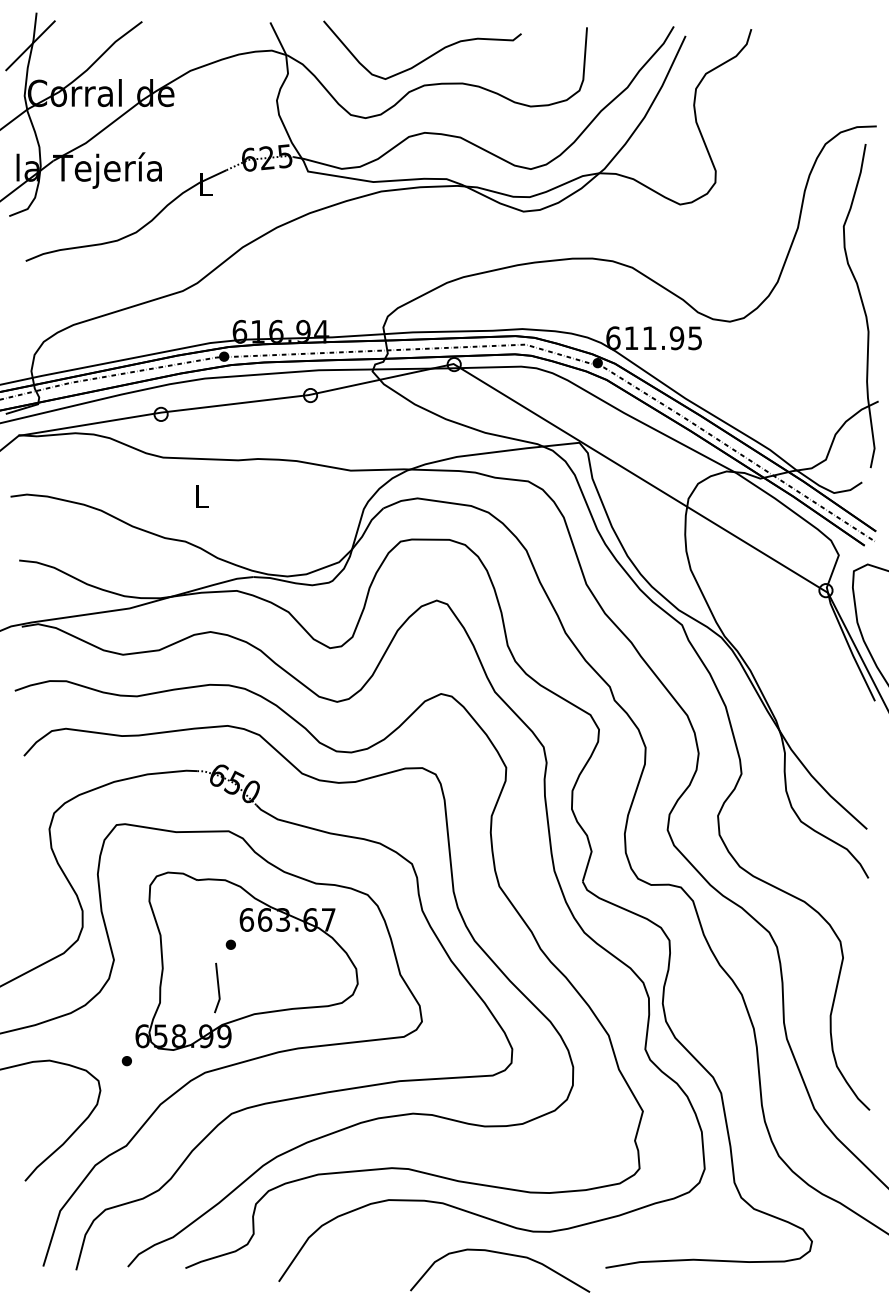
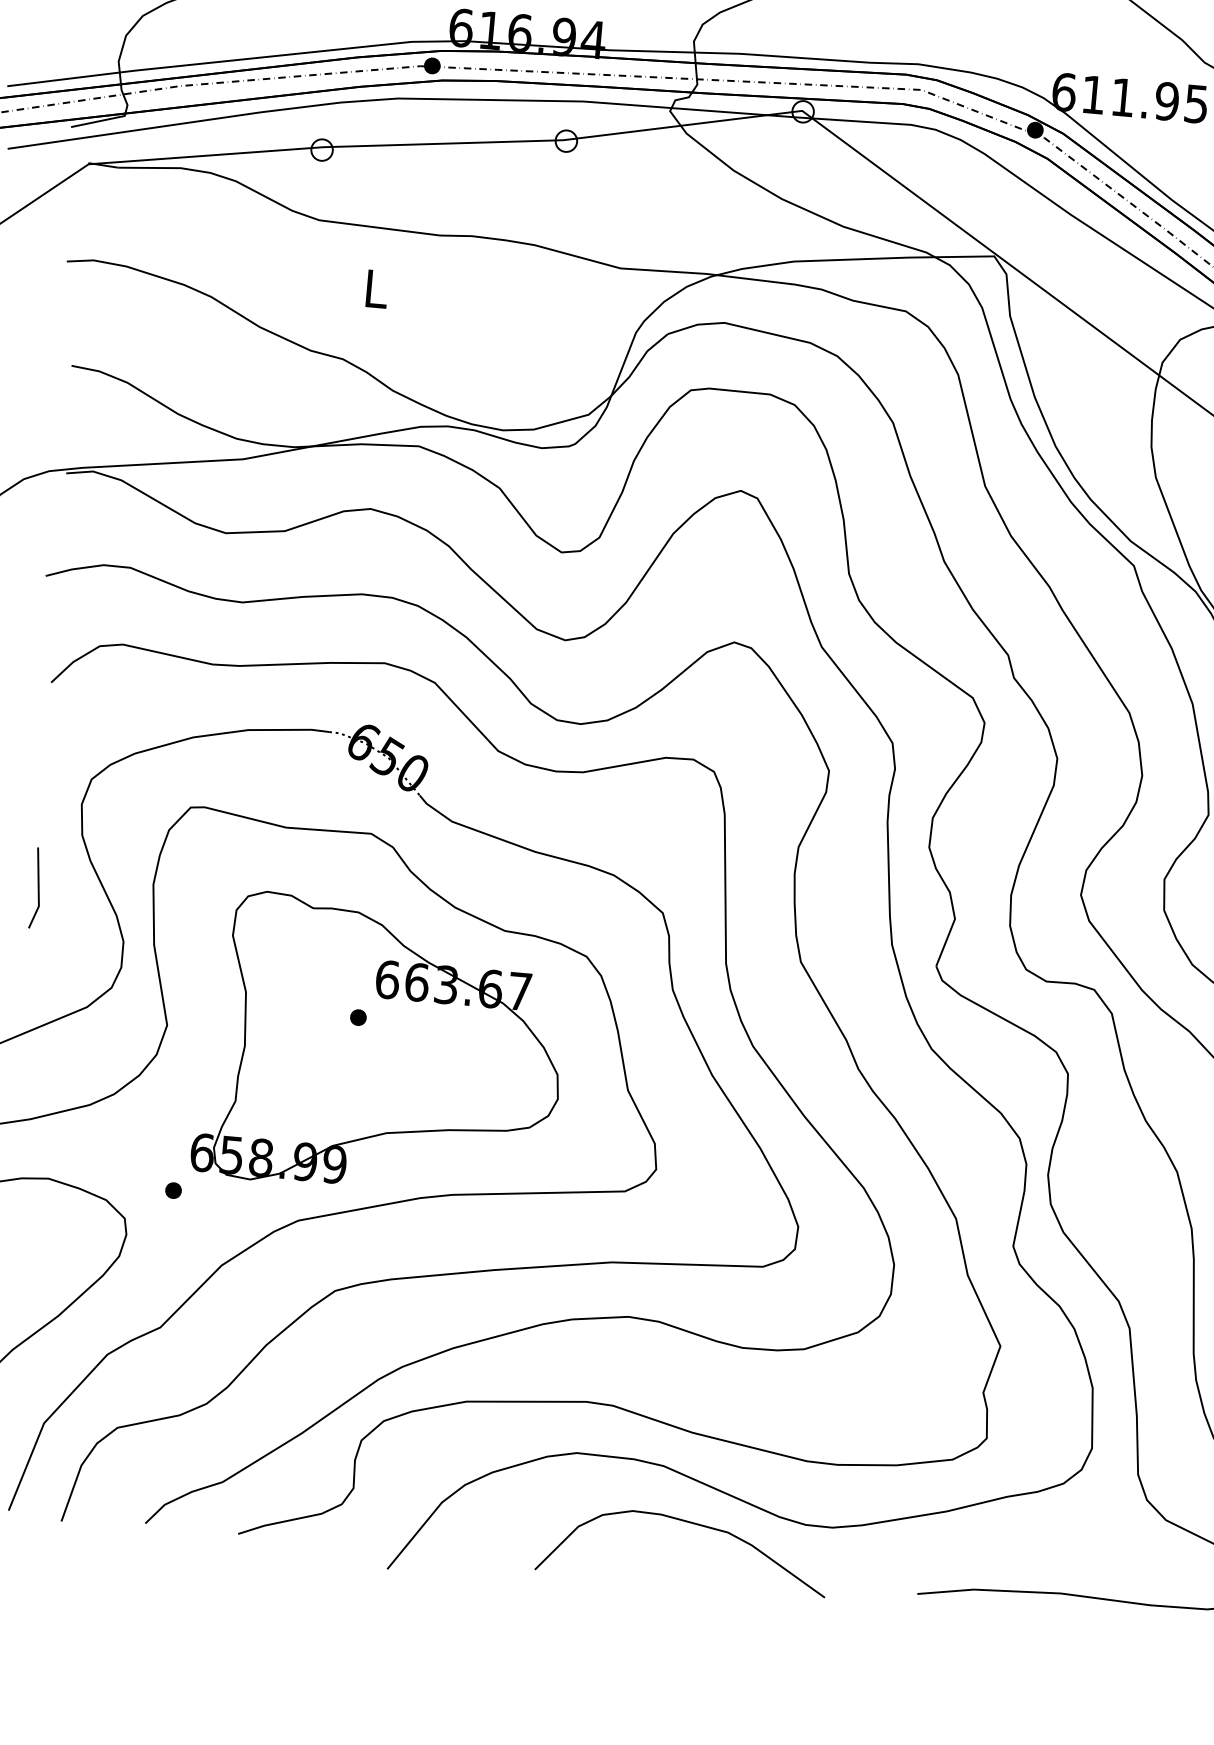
line: (217, 987) -> (36, 887), moved
curve: (502, 1254) -> (688, 1524), moved

